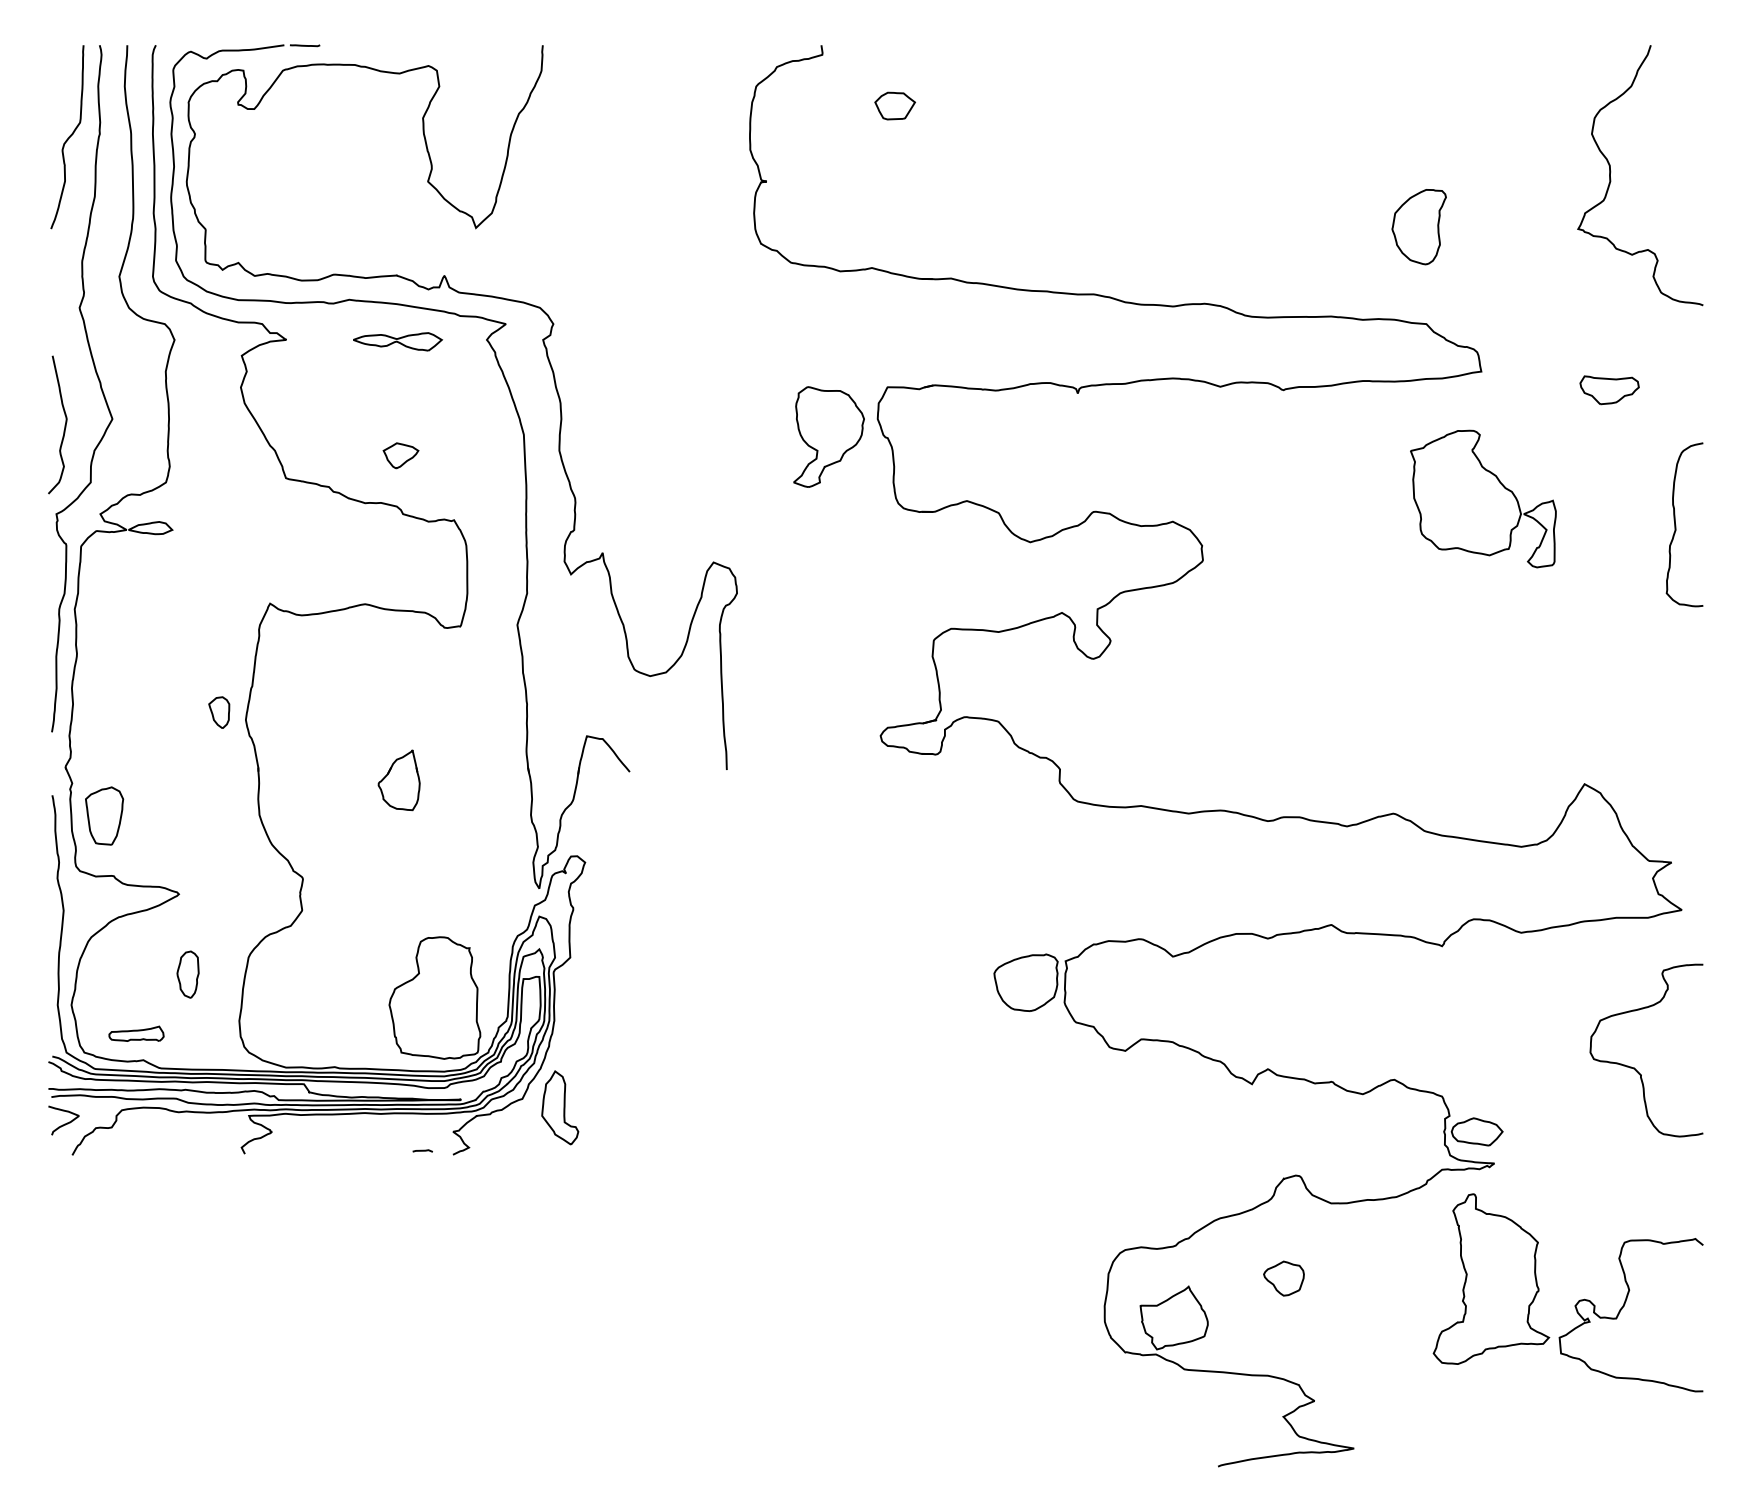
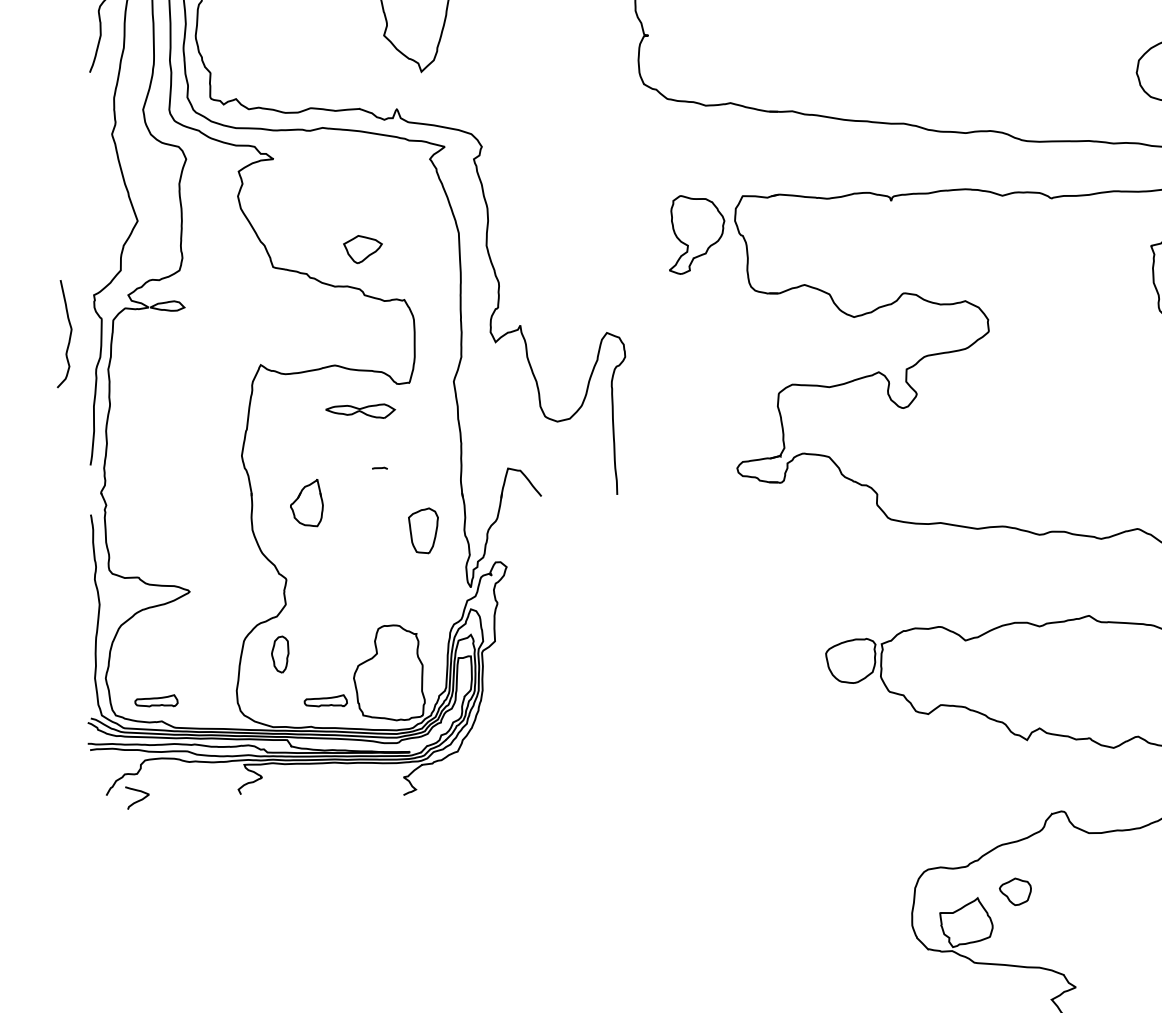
part: (398, 341) -> (360, 410), moved
curve: (64, 425) -> (69, 334), moved
part: (400, 455) -> (362, 249), size x1.4
part: (219, 712) -> (221, 449), removed
part: (398, 780) -> (306, 503), moved
part: (104, 815) -> (423, 530), moved
part: (187, 974) -> (279, 654), moved
part: (353, 1033) -> (325, 700), added
part: (560, 1107) -> (487, 758), removed
curve: (64, 1123) -> (137, 800), moved
line: (422, 1150) -> (379, 467), moved
part: (1283, 1278) -> (1015, 891), moved

